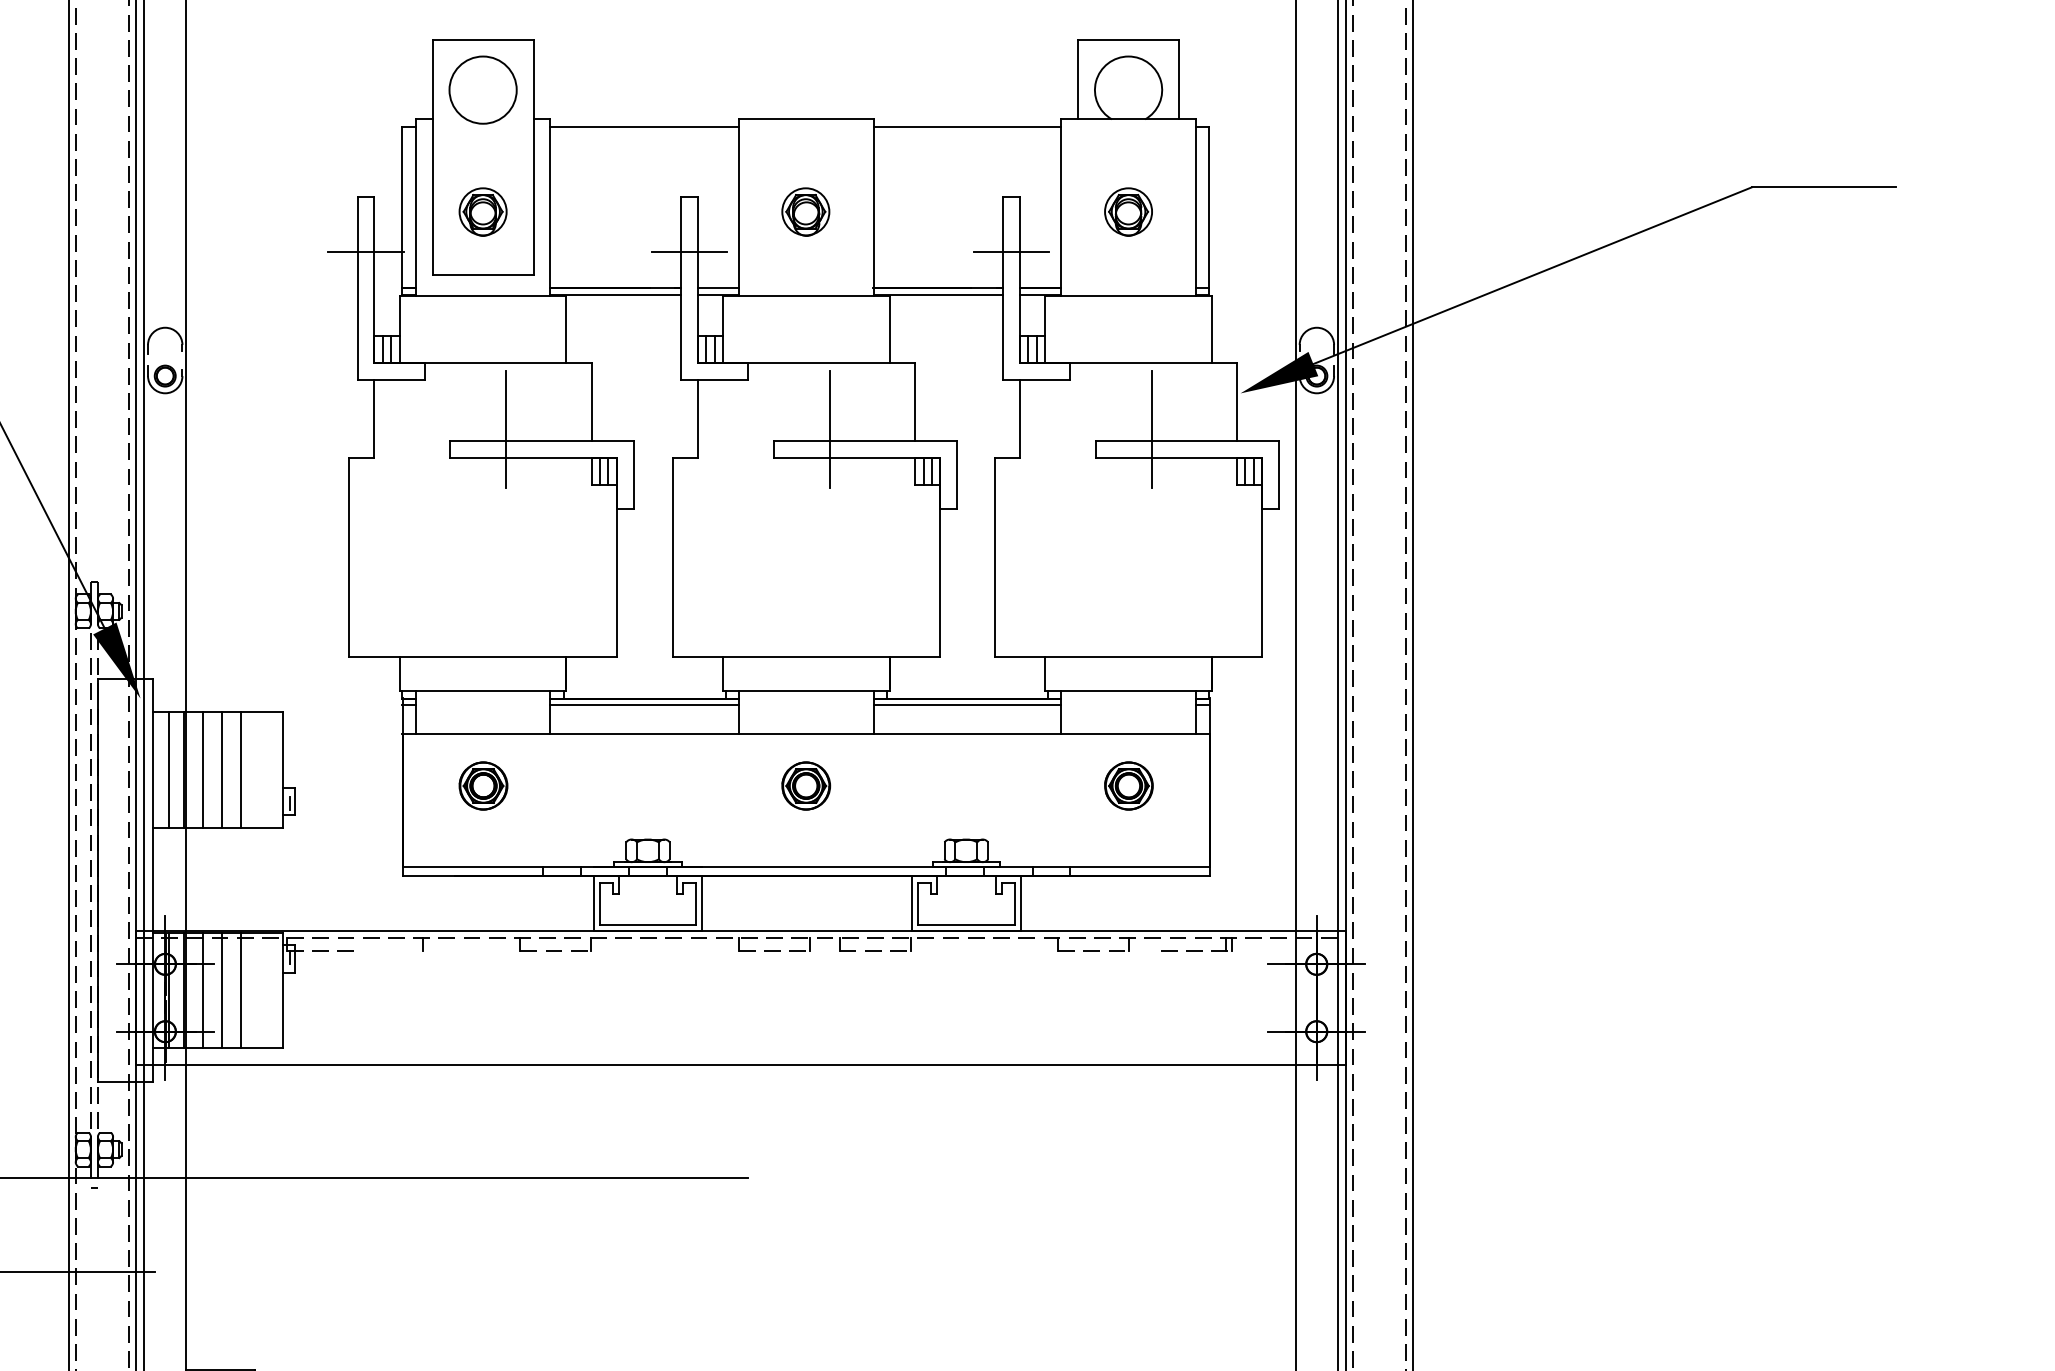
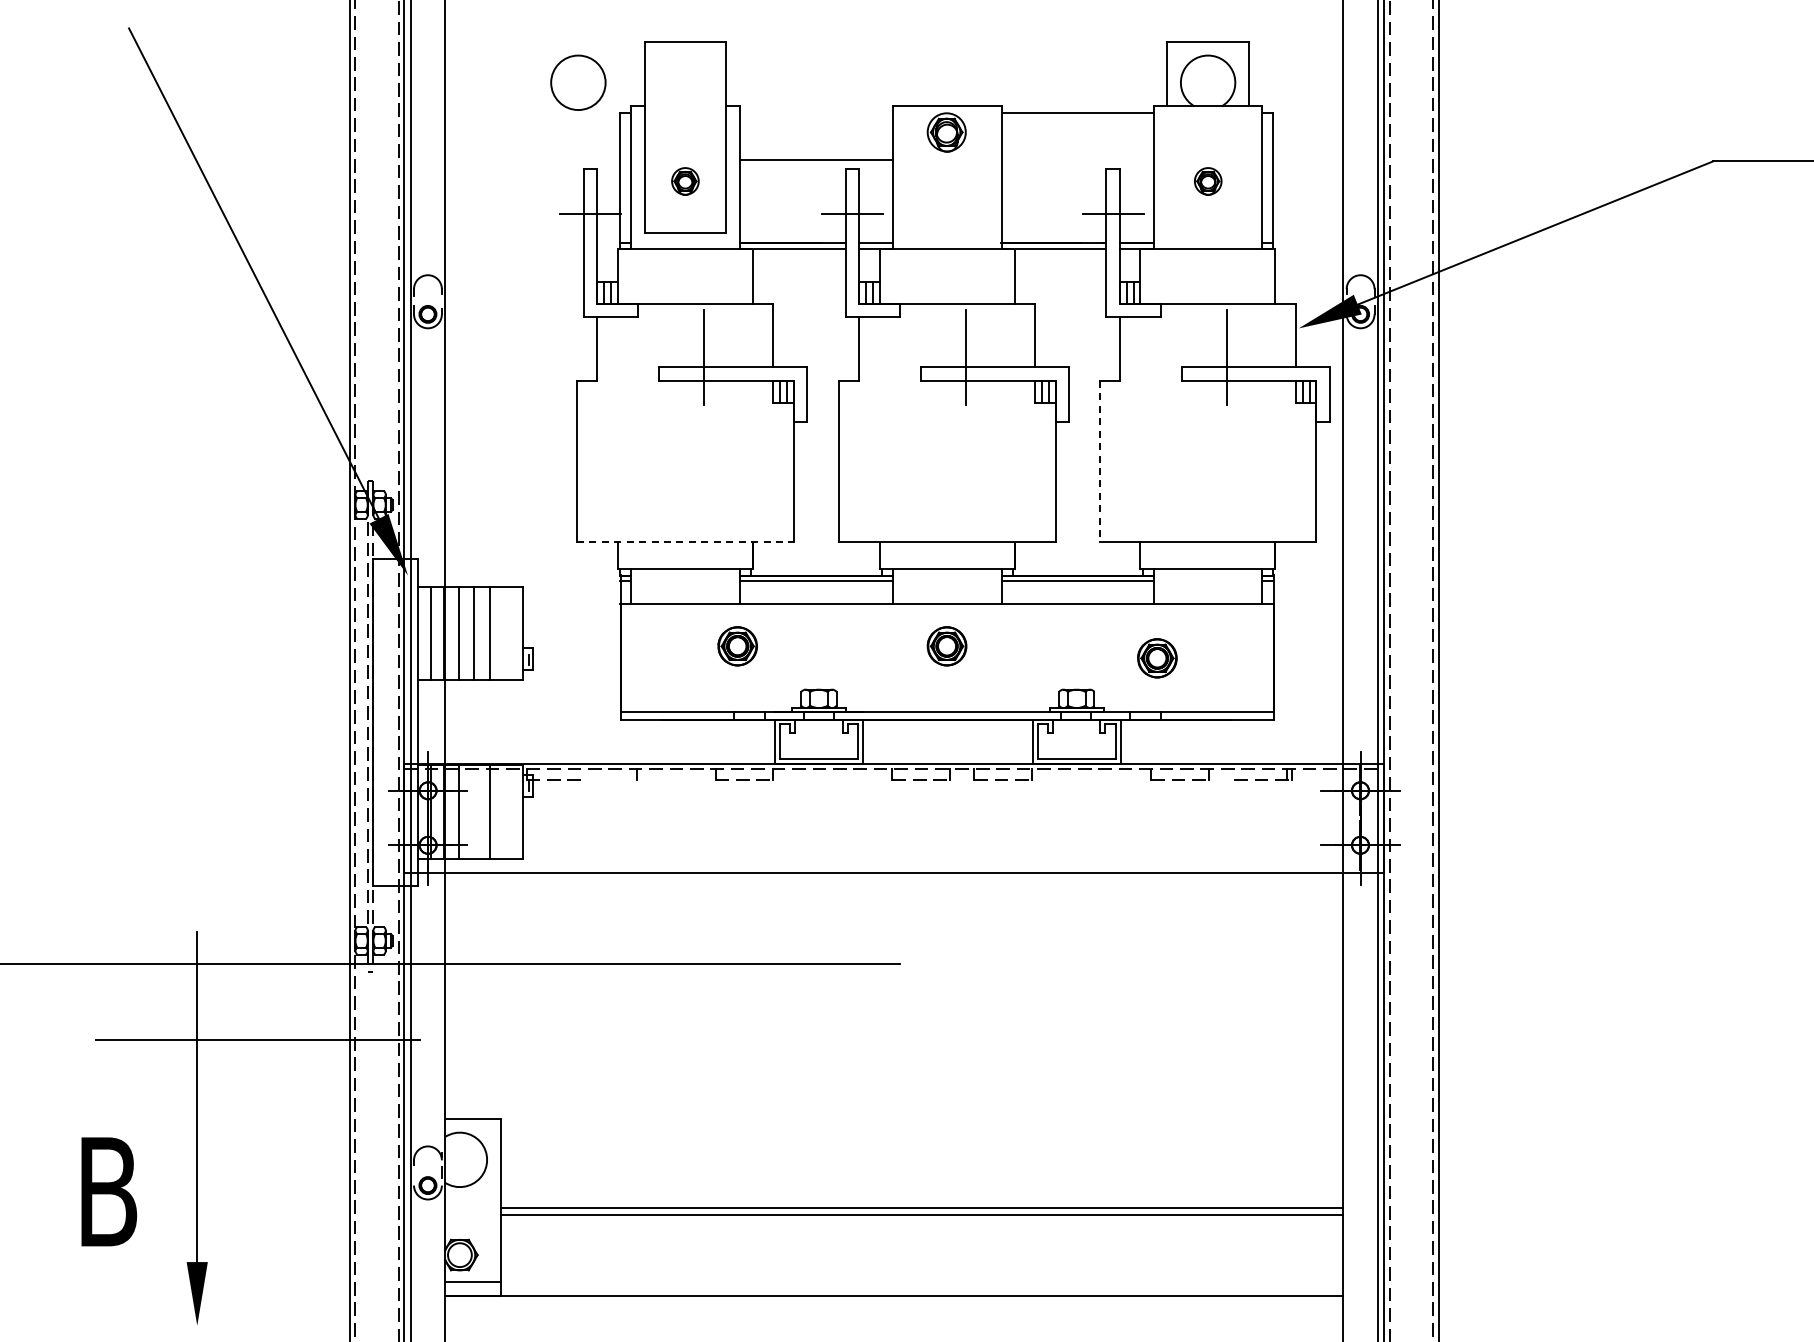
circle: (483, 89) -> (578, 82), moved
line: (643, 126) -> (815, 159), moved
part: (483, 212) -> (685, 181), size x0.7
part: (805, 212) -> (946, 132), moved
part: (1129, 212) -> (1208, 181), size x0.7
line: (994, 557) -> (1099, 461), solid -> dashed
line: (483, 656) -> (685, 541), solid -> dashed
part: (483, 786) -> (737, 646), moved
part: (1129, 786) -> (1157, 658), moved
line: (222, 989) -> (474, 811), removed

